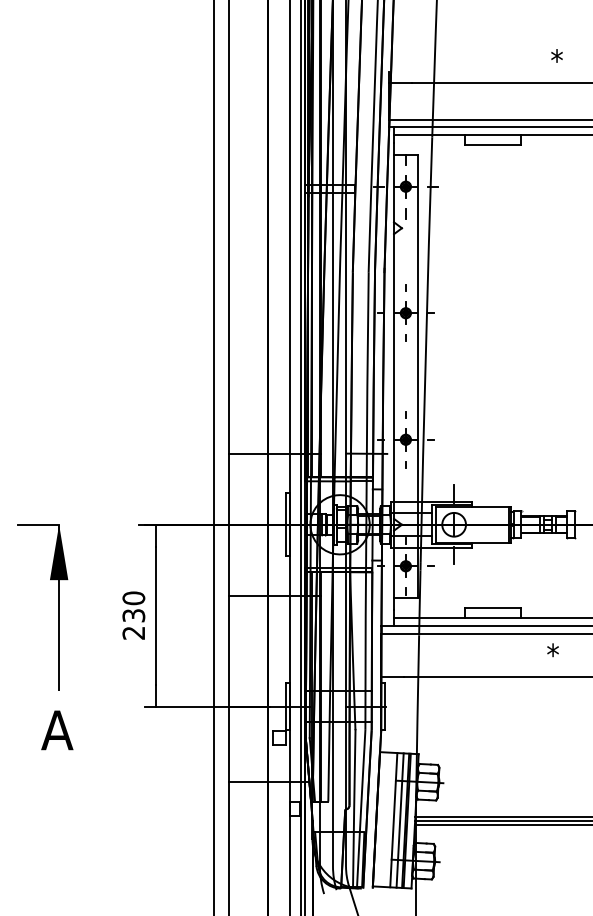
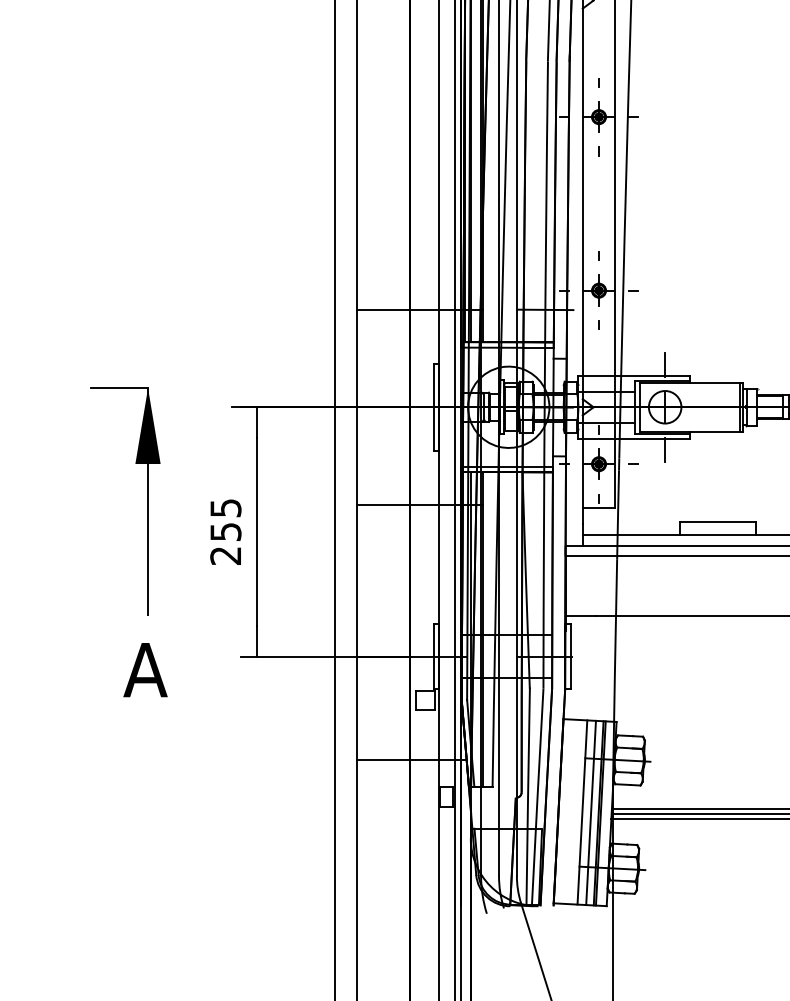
text: (133, 606) -> (225, 519), 230 -> 255
part: (58, 637) -> (147, 542), moved

